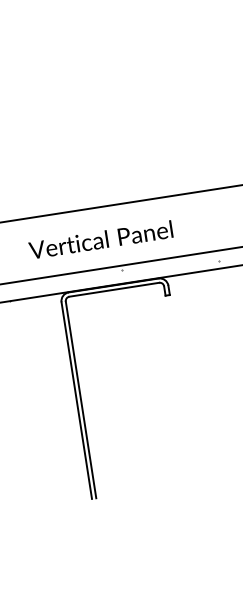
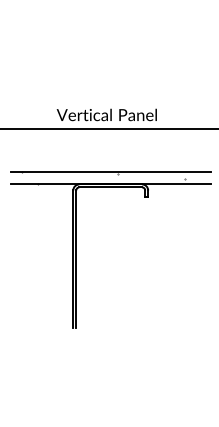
text: (100, 239) -> (106, 114), moved

